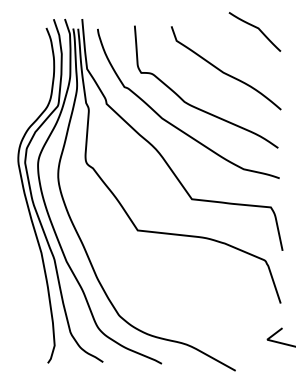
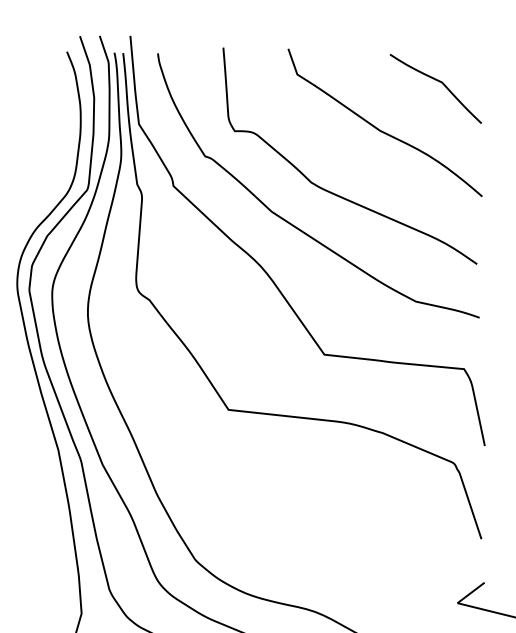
curve: (256, 28) -> (438, 82), moved

